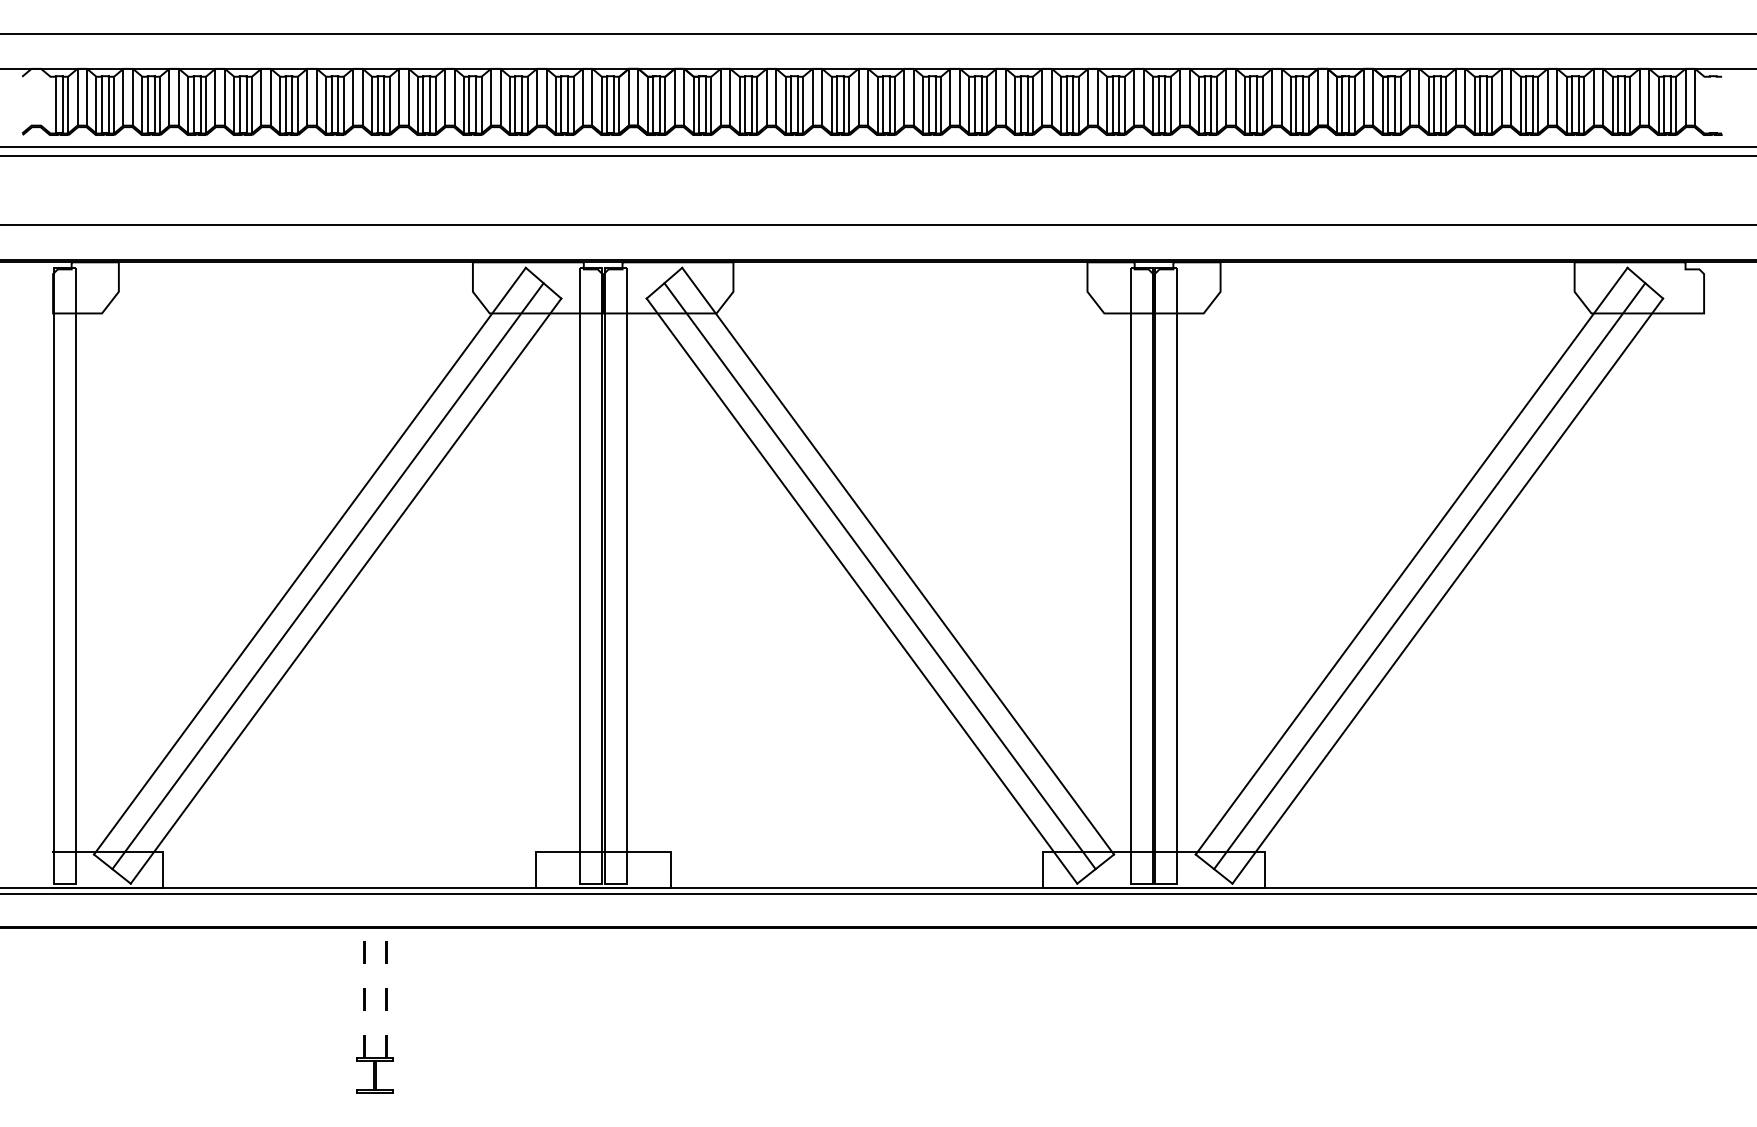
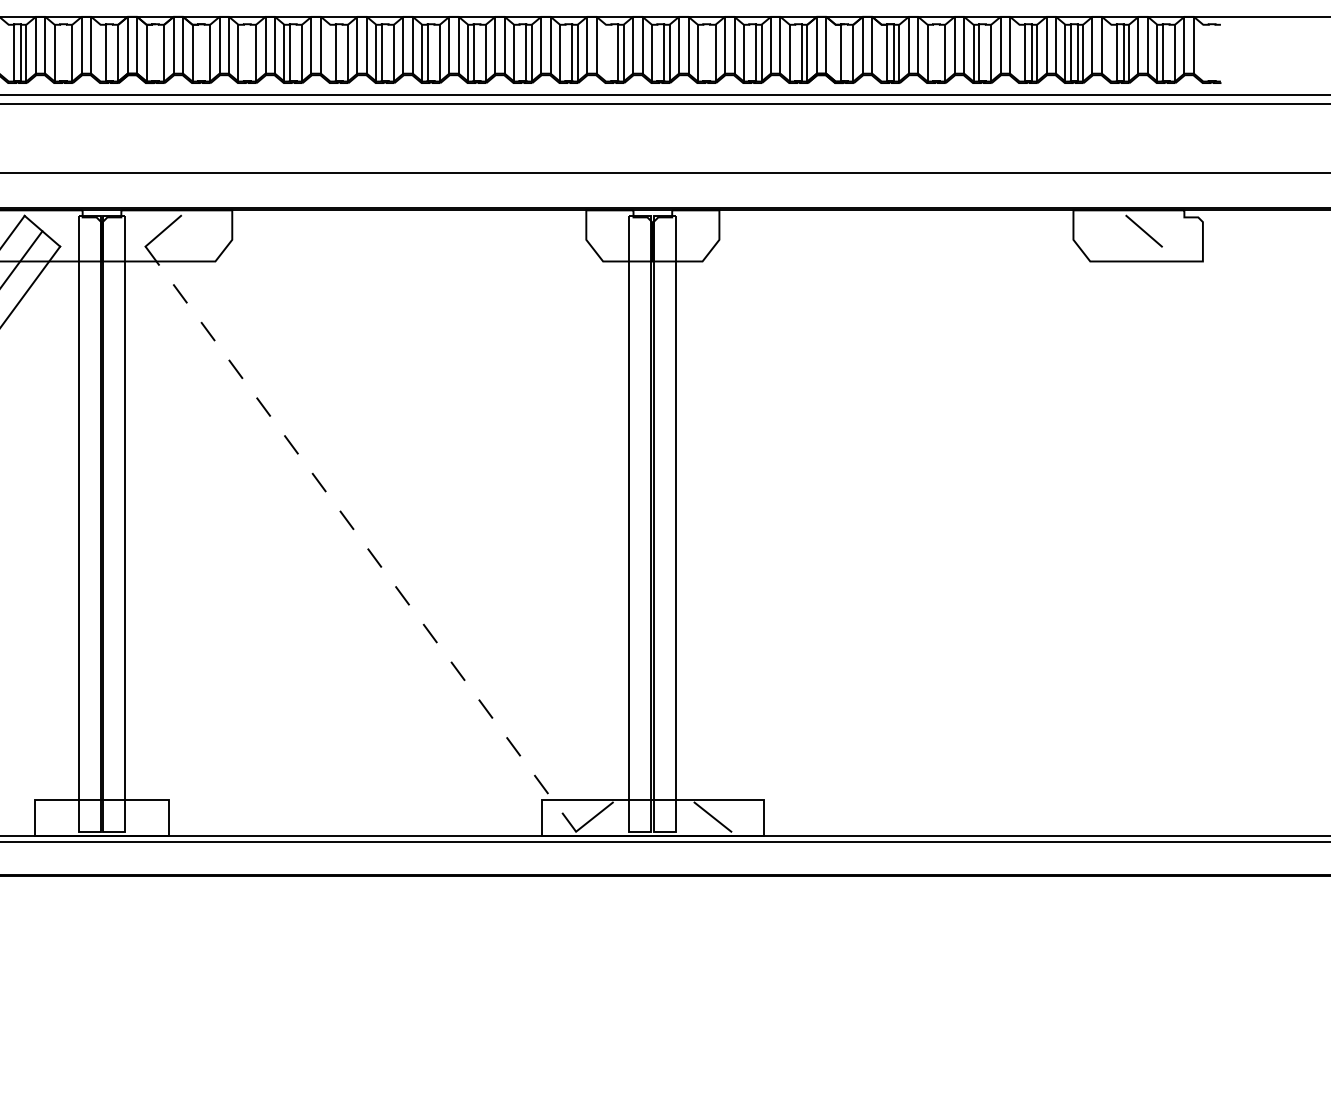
line: (509, 104) -> (8, 52), removed
line: (561, 104) -> (60, 52), removed
line: (568, 104) -> (67, 52), removed
line: (601, 104) -> (100, 52), removed
line: (614, 104) -> (113, 52), removed
line: (653, 104) -> (152, 52), removed
line: (659, 104) -> (158, 52), removed
line: (699, 104) -> (198, 52), removed
line: (705, 104) -> (204, 52), removed
line: (745, 104) -> (244, 52), removed
line: (751, 104) -> (250, 52), removed
line: (797, 104) -> (296, 52), removed
line: (831, 104) -> (330, 52), removed
line: (843, 104) -> (342, 52), removed
line: (889, 104) -> (388, 52), removed
line: (935, 104) -> (434, 52), removed
line: (981, 104) -> (480, 52), removed
line: (1020, 104) -> (519, 52), removed
line: (1066, 104) -> (565, 52), removed
line: (1107, 104) -> (606, 52), removed
line: (1112, 104) -> (611, 52), removed
line: (1158, 104) -> (657, 52), removed
line: (1204, 104) -> (703, 52), removed
line: (1211, 104) -> (710, 52), removed
line: (1250, 104) -> (749, 52), removed
line: (1296, 104) -> (795, 52), removed
line: (1336, 104) -> (835, 52), removed
line: (1349, 104) -> (848, 52), removed
line: (1382, 104) -> (881, 52), removed
line: (1434, 104) -> (933, 52), removed
line: (1441, 104) -> (940, 52), removed
line: (1486, 104) -> (985, 52), removed
line: (1520, 104) -> (1019, 52), removed
line: (1612, 104) -> (1111, 52), removed
line: (1670, 104) -> (1169, 52), removed
line: (898, 560) -> (397, 508), removed
line: (1411, 560) -> (910, 508), removed
line: (879, 576) -> (378, 524), removed
line: (1429, 576) -> (928, 524), removed
line: (861, 590) -> (360, 538), solid -> dashed
line: (1447, 590) -> (946, 538), removed

